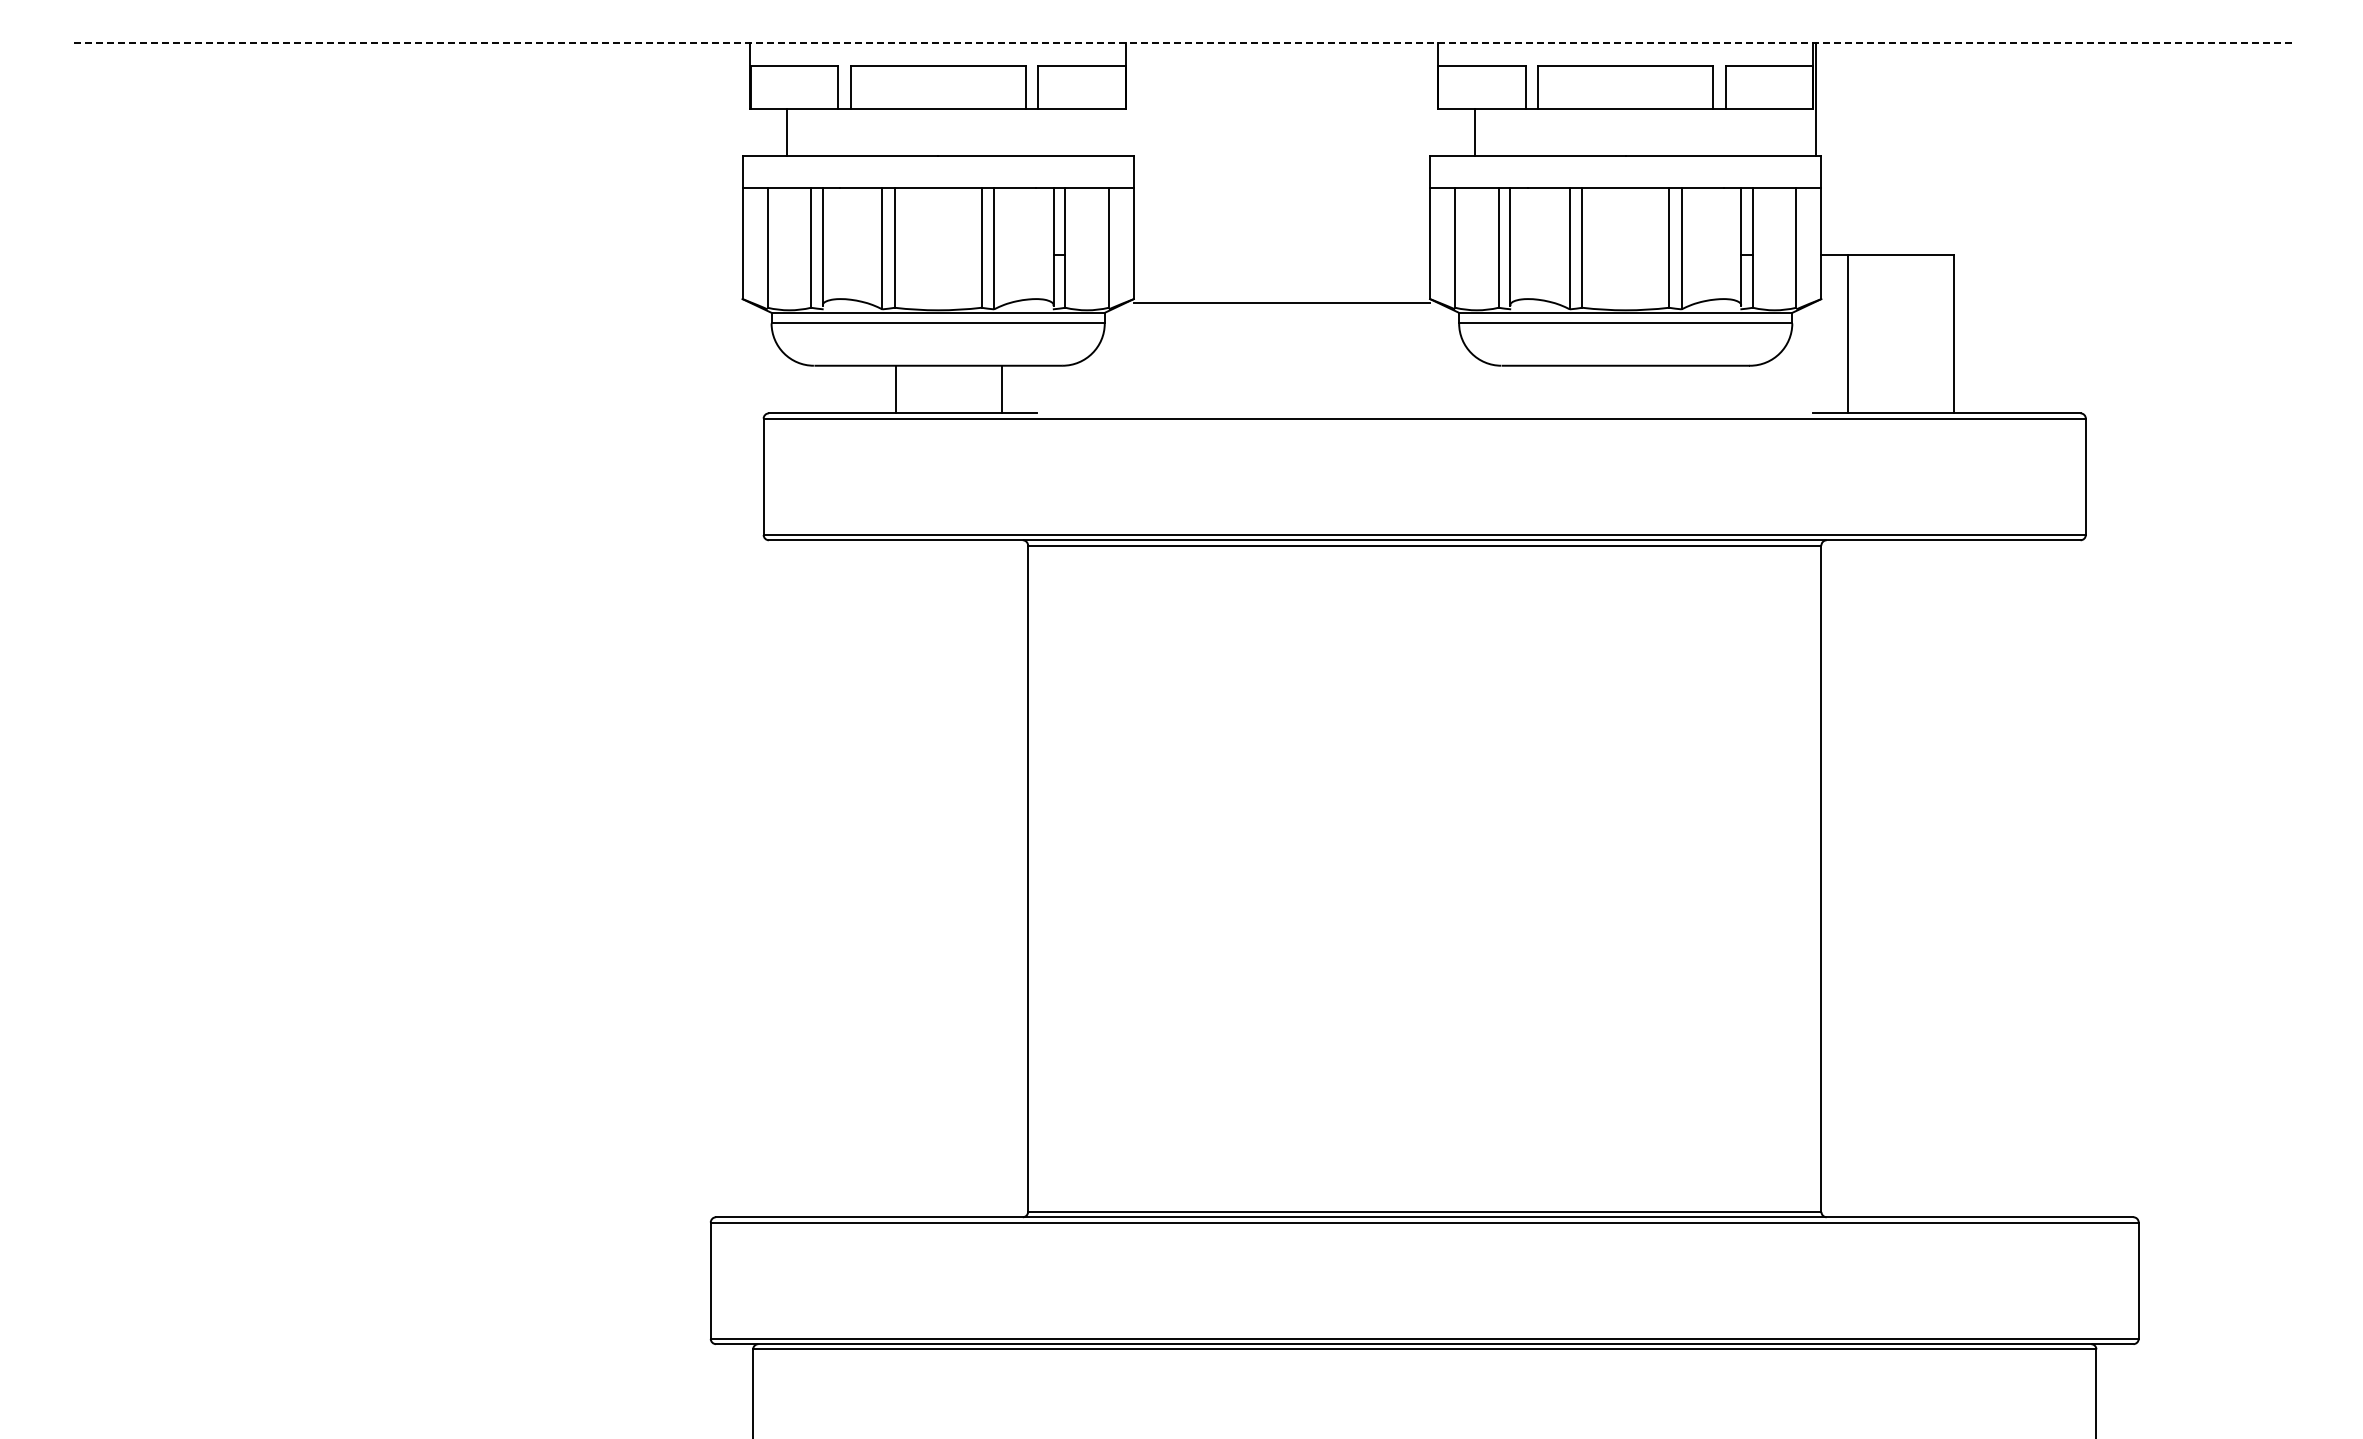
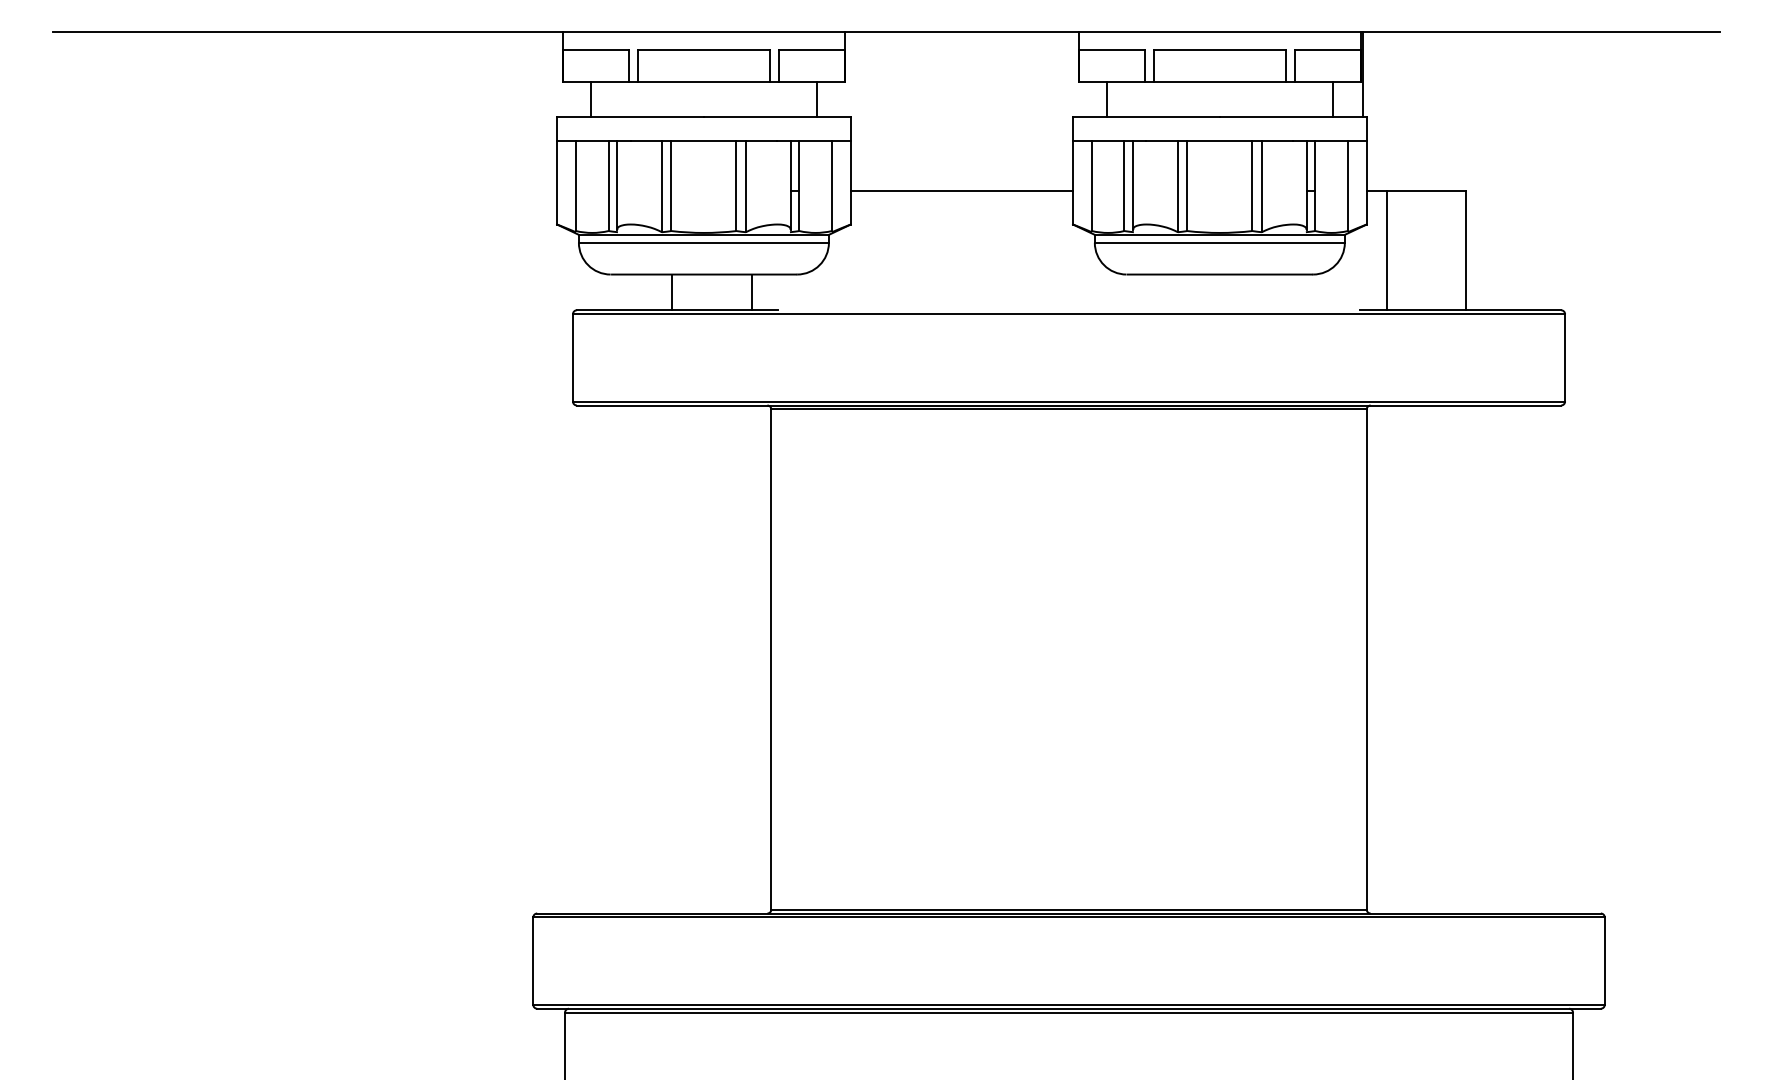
line: (1181, 43) -> (886, 32), dashed -> solid
line: (1088, 132) -> (816, 99), added
line: (1776, 132) -> (1332, 99), added
line: (1281, 302) -> (961, 191), moved

